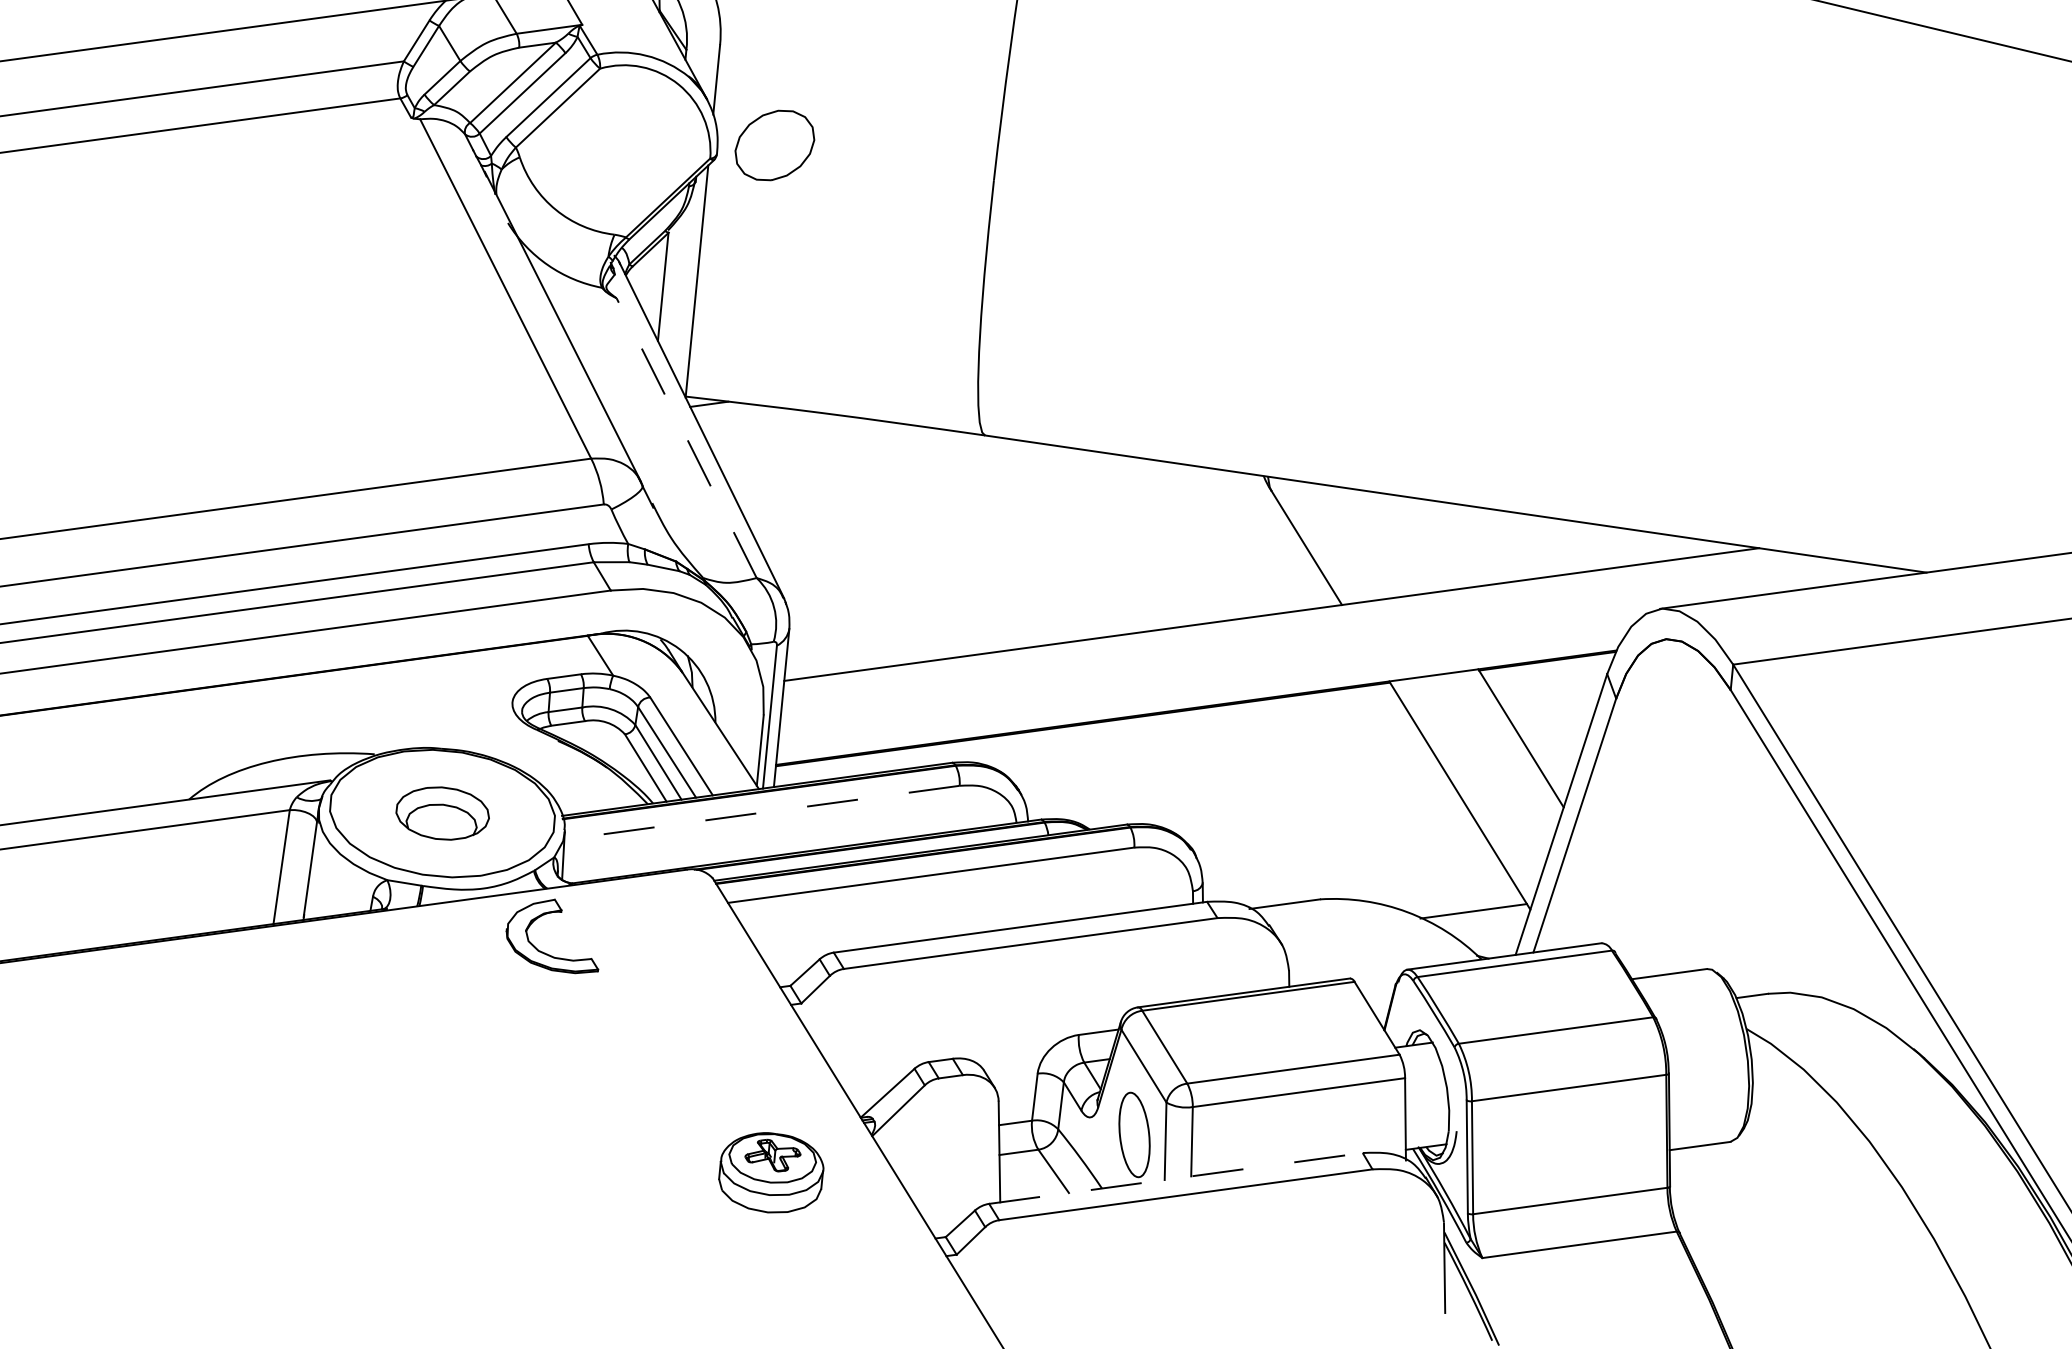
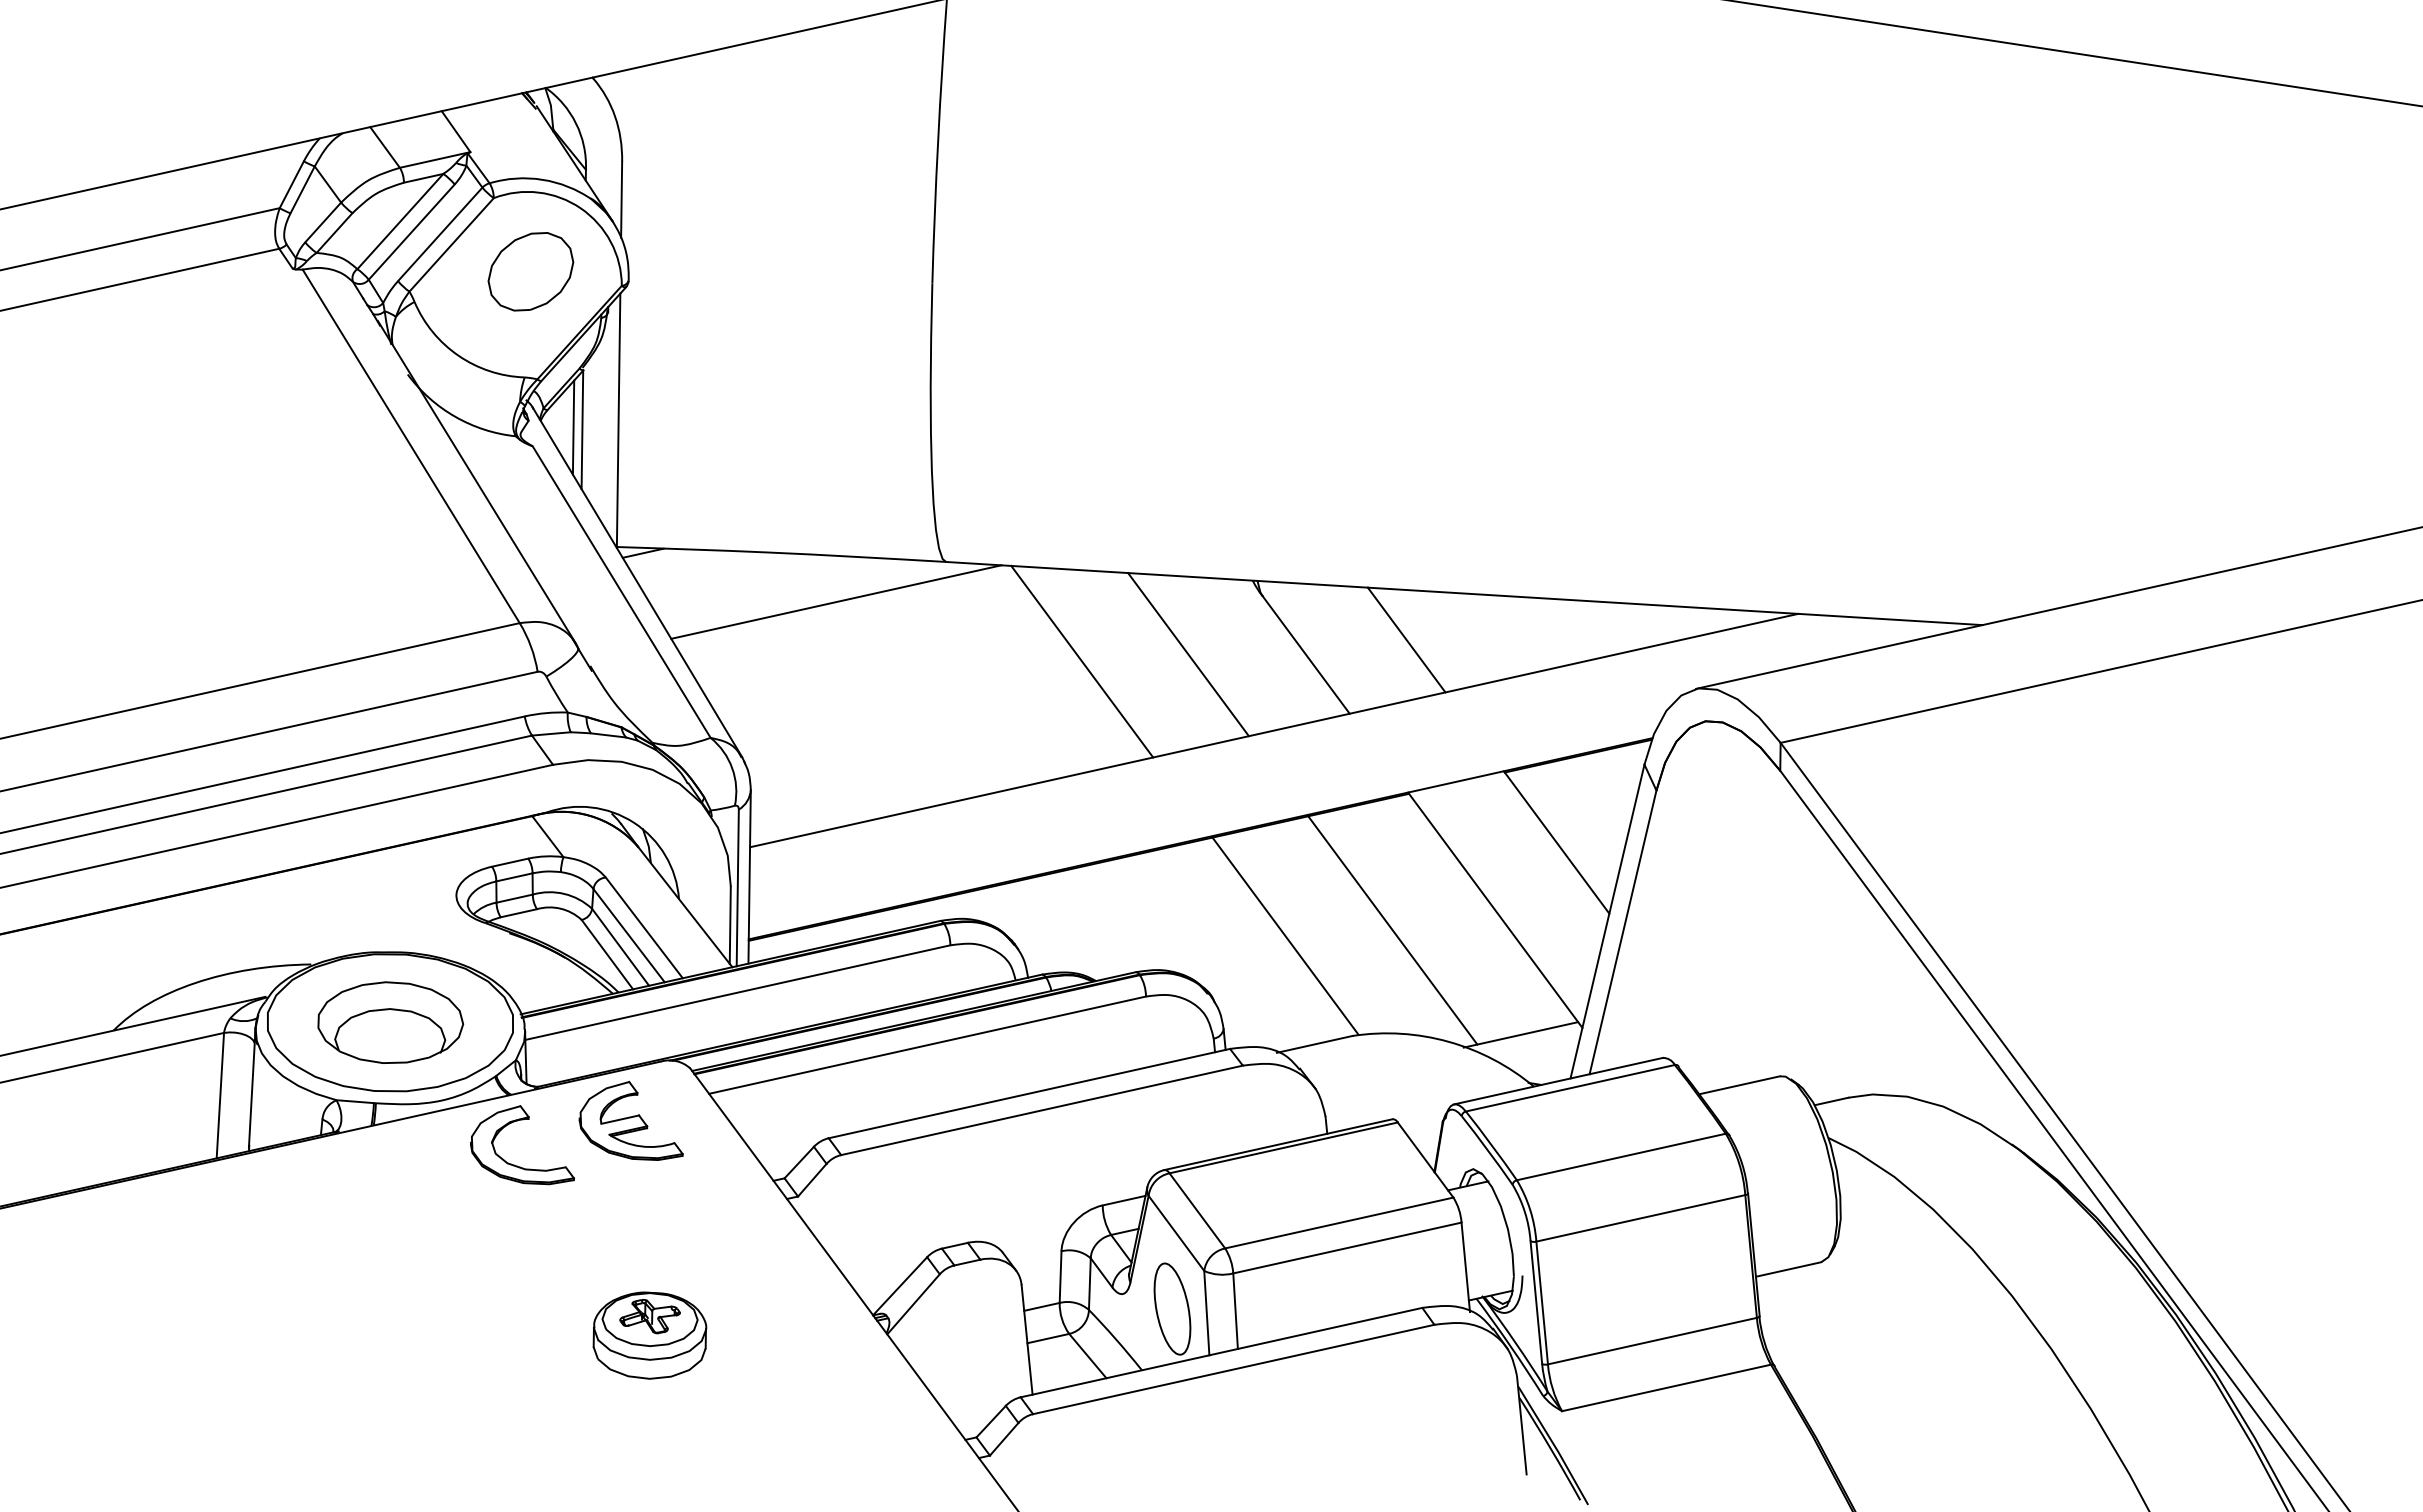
part: (774, 145) -> (530, 271), moved
line: (655, 284) -> (573, 427), added
line: (686, 438) -> (621, 592), dashed -> solid
line: (882, 463) -> (836, 601), added
line: (1102, 536) -> (1082, 661), added
line: (1199, 538) -> (1188, 654), added
line: (1399, 541) -> (1406, 639), added
line: (1266, 802) -> (1285, 935), added
line: (1364, 806) -> (1392, 930), added
line: (761, 812) -> (737, 992), dashed -> solid
part: (442, 813) -> (390, 1022), size x1.43
part: (654, 921) -> (630, 1120), added
part: (770, 1172) -> (649, 1335), moved
line: (1175, 1178) -> (1221, 1352), dashed -> solid

